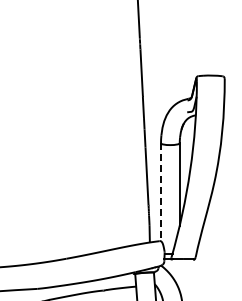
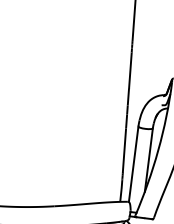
line: (161, 192) -> (134, 164), dashed -> solid

